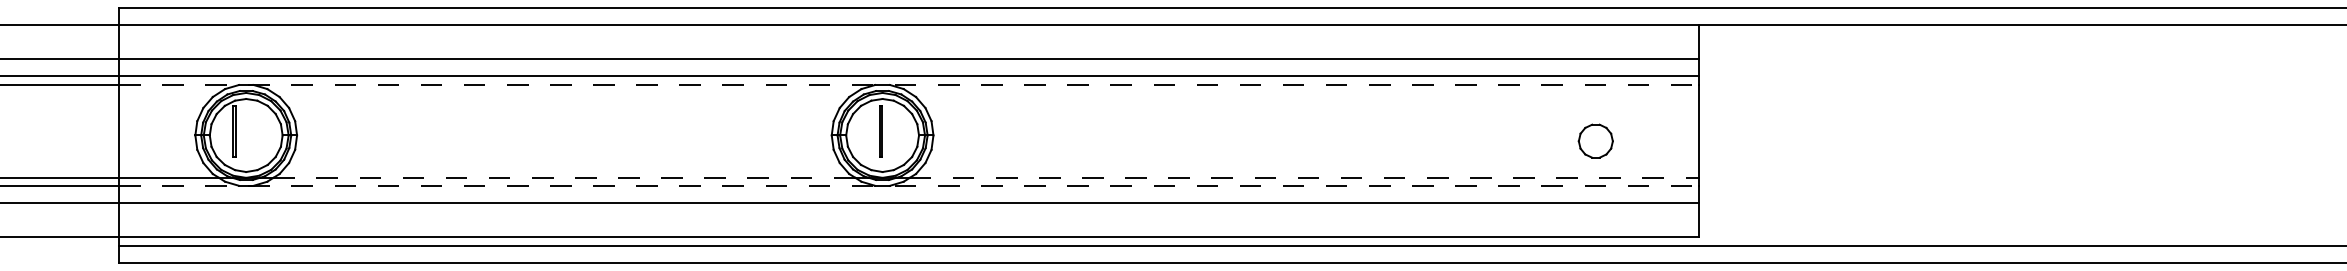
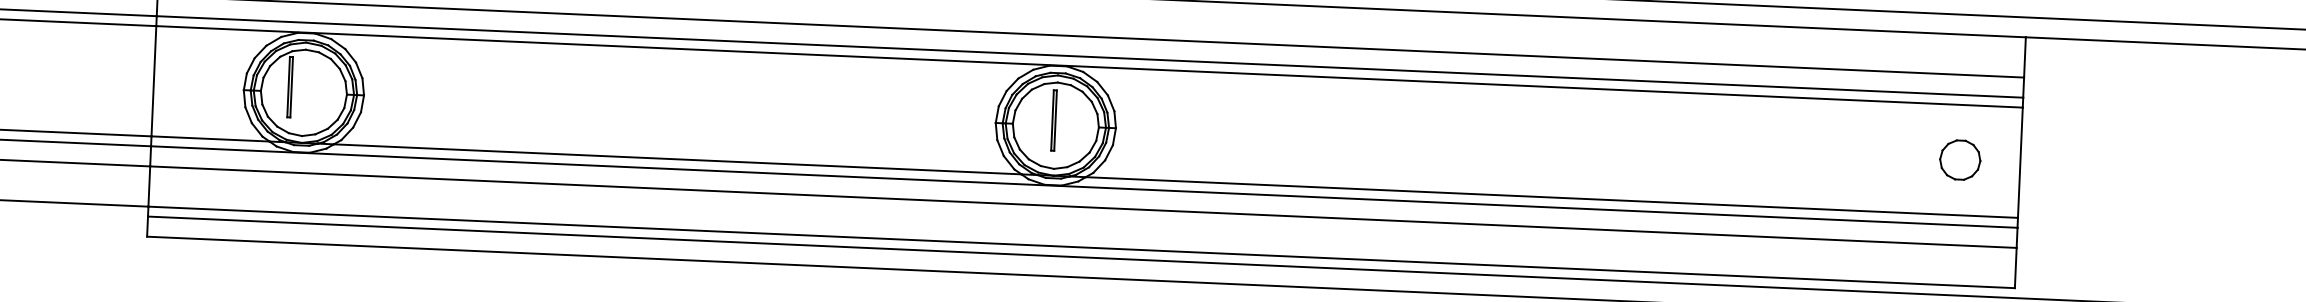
line: (908, 84) -> (1089, 66), dashed -> solid
part: (1595, 140) -> (1959, 159), moved
line: (564, 177) -> (677, 158), dashed -> solid
line: (1304, 177) -> (1552, 197), dashed -> solid
line: (908, 186) -> (1083, 187), dashed -> solid

